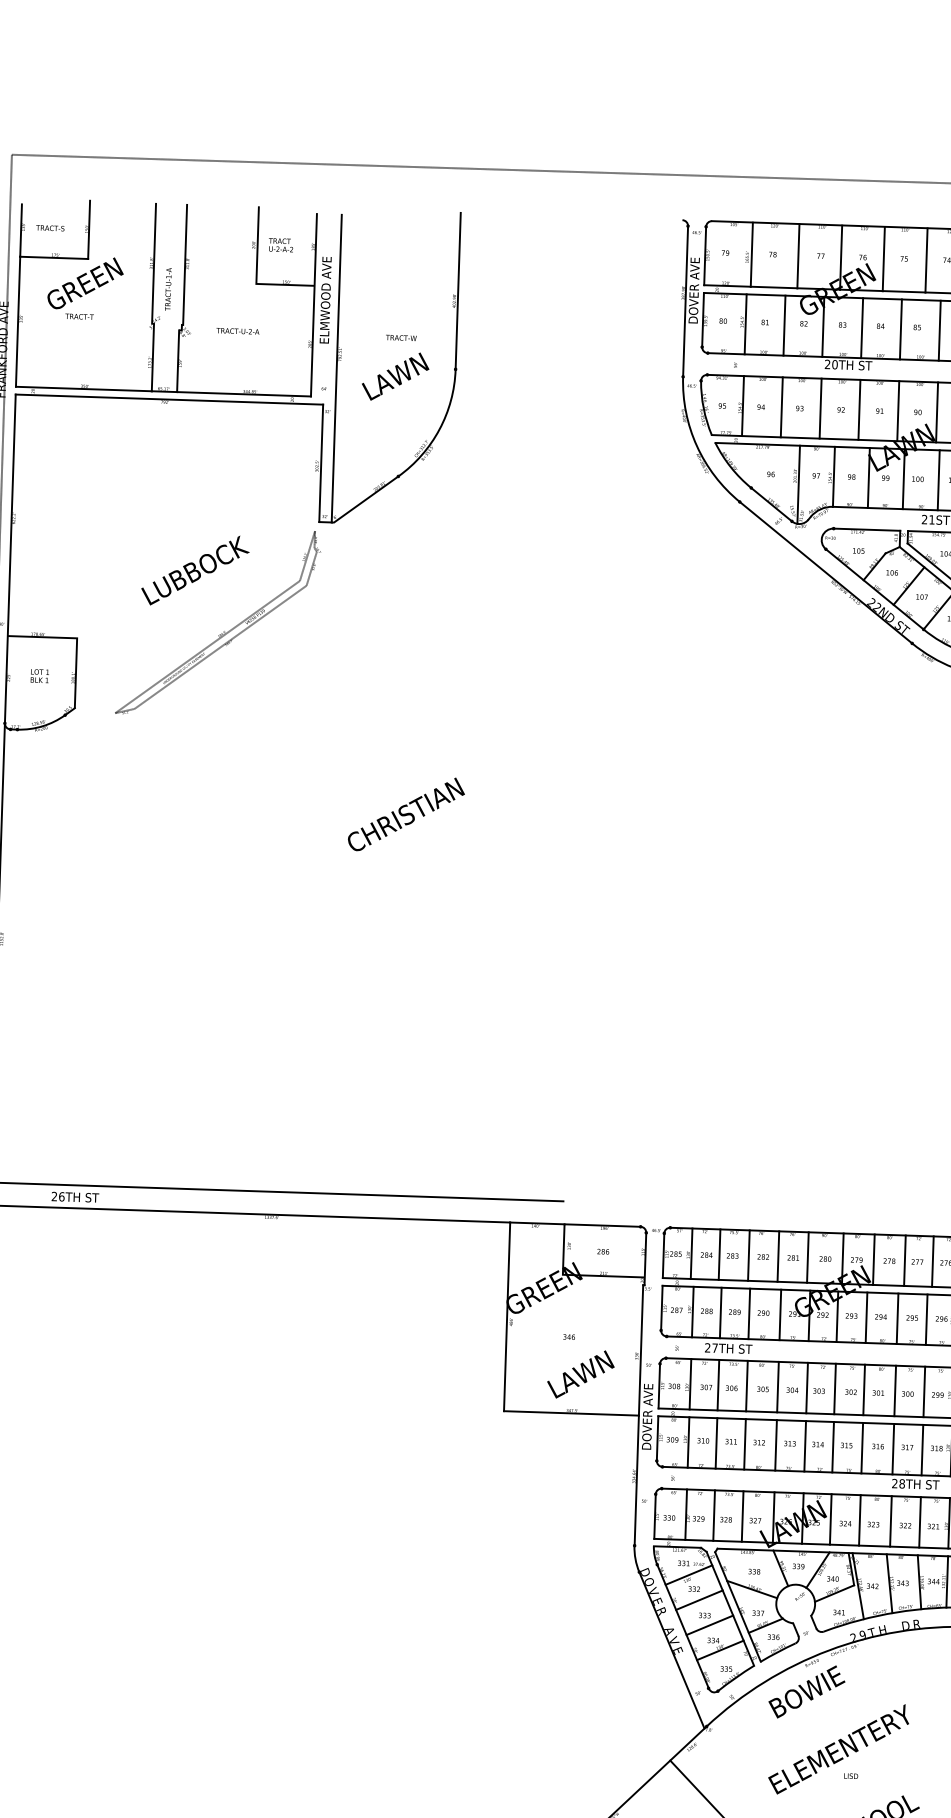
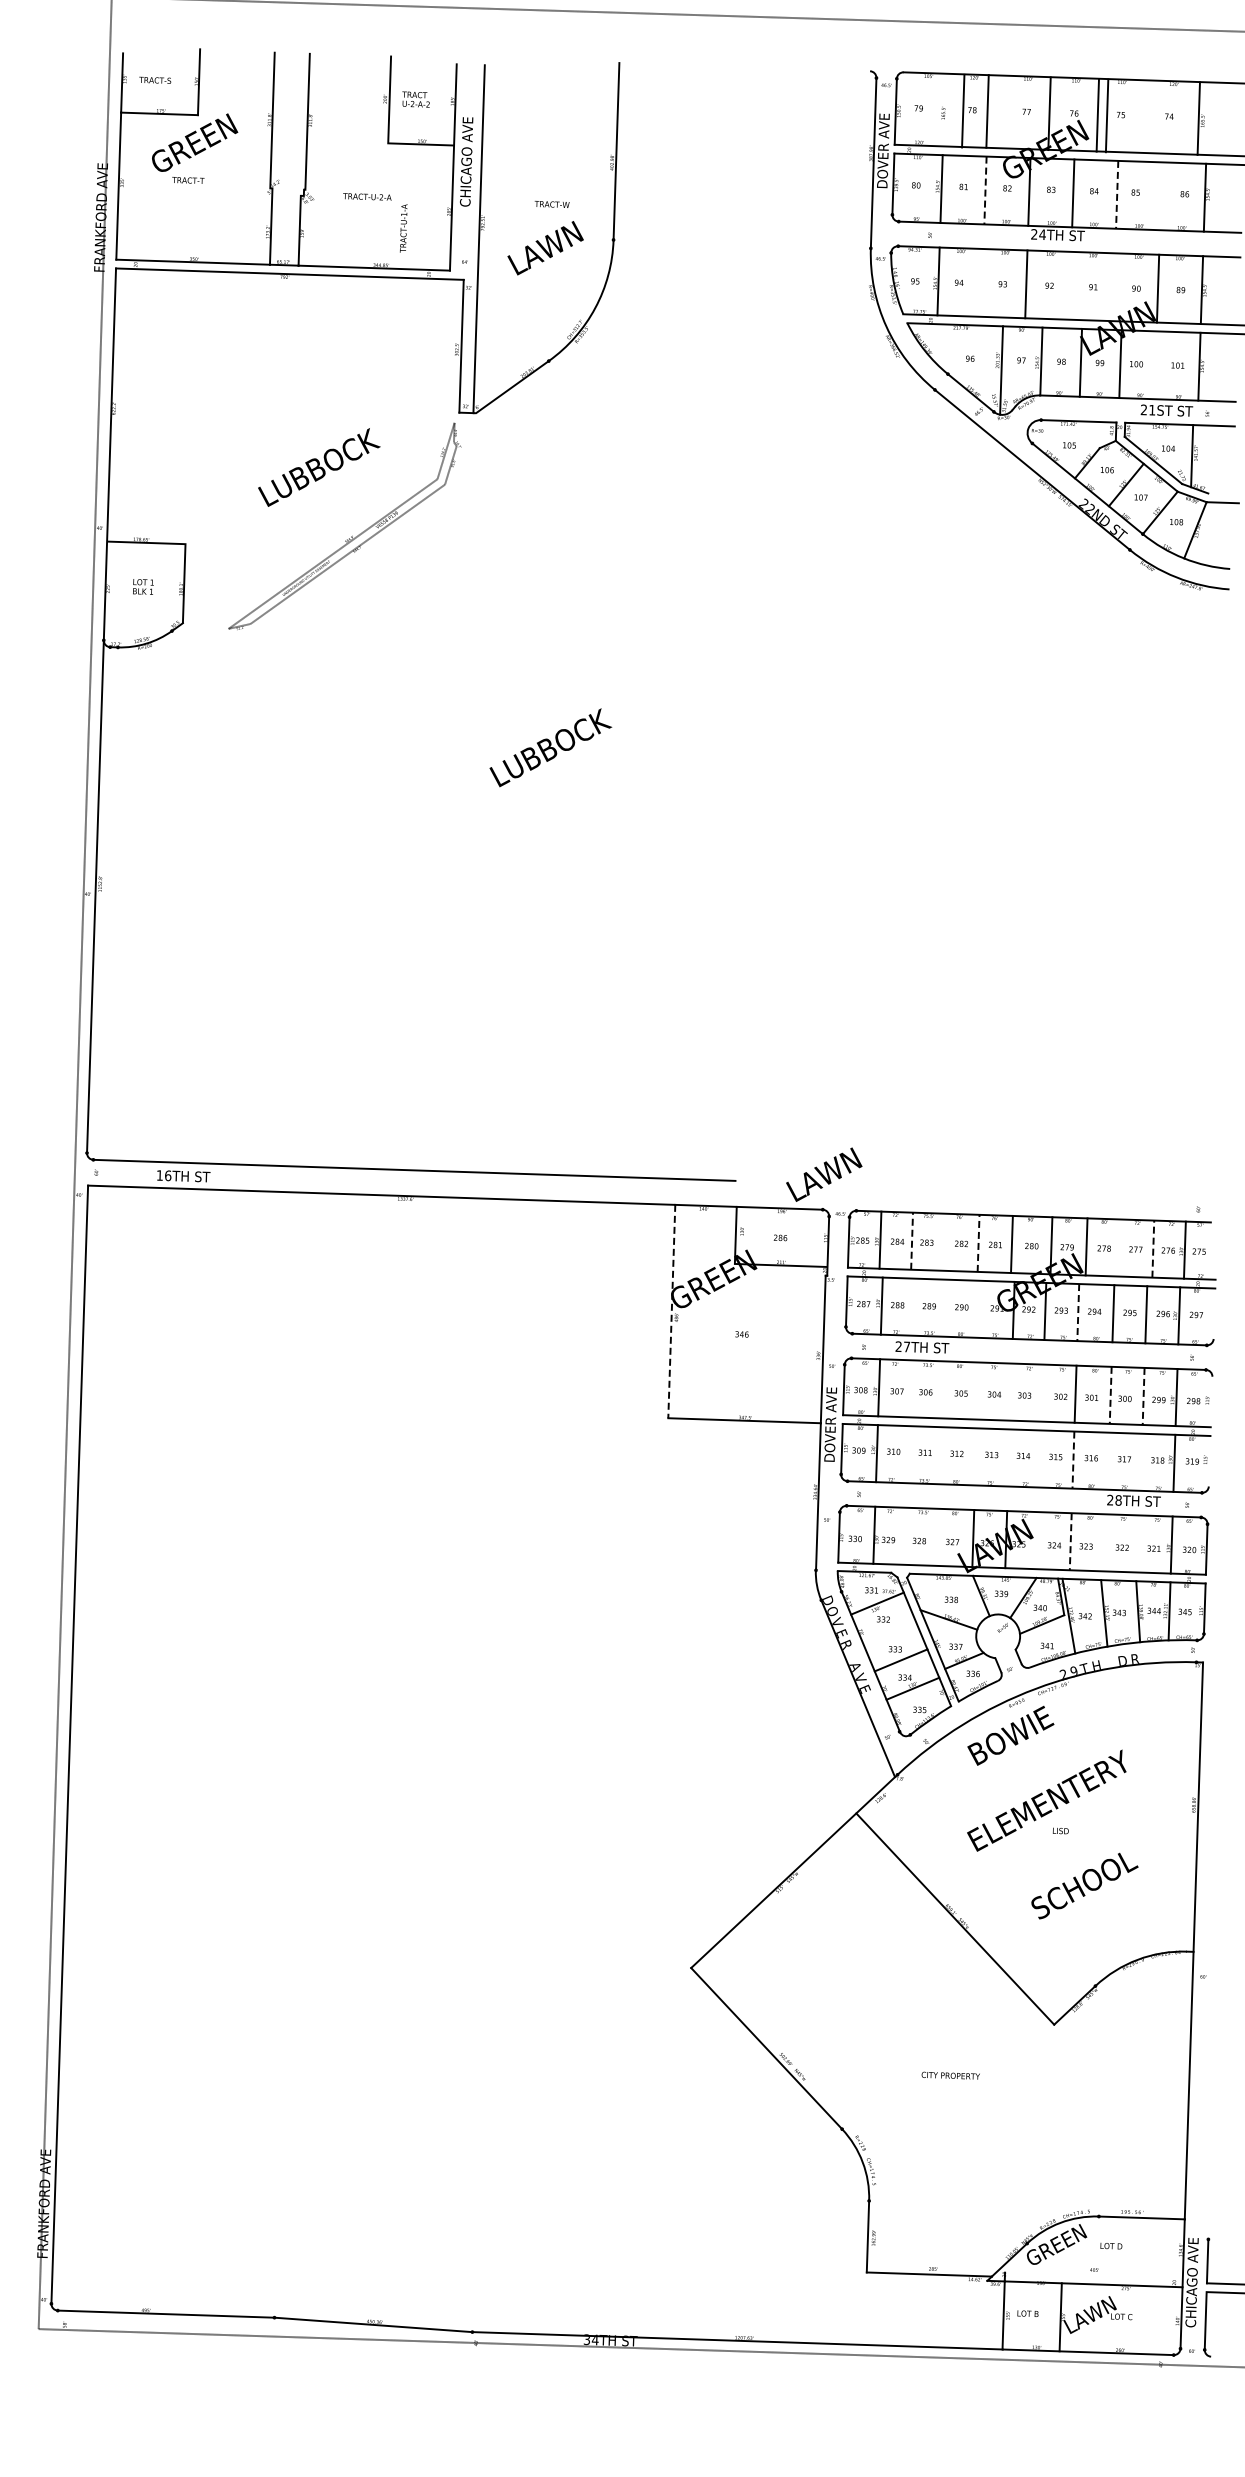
line: (751, 254) -> (987, 111), moved
line: (798, 255) -> (963, 110), moved
line: (925, 260) -> (1106, 115), moved
text: (168, 289) -> (403, 228), moved
text: (325, 299) -> (466, 161), ELMWOOD AVE -> CHICAGO AVE
line: (784, 325) -> (985, 190), solid -> dashed
line: (901, 329) -> (1117, 194), solid -> dashed
line: (939, 330) -> (1160, 196), removed
text: (834, 364) -> (1042, 234), 20TH -> 24TH
line: (781, 406) -> (982, 282), removed
line: (859, 409) -> (1070, 285), removed
line: (898, 411) -> (1114, 287), removed
line: (938, 480) -> (1159, 365), removed
text: (405, 815) -> (556, 744), CHRISTIAN -> LUBBOCK
text: (54, 1196) -> (159, 1175), 26TH -> 16TH
line: (719, 1254) -> (912, 1241), solid -> dashed
line: (749, 1254) -> (945, 1241), removed
line: (778, 1256) -> (978, 1243), solid -> dashed
line: (904, 1260) -> (1121, 1247), removed
line: (933, 1261) -> (1153, 1249), solid -> dashed
line: (720, 1312) -> (913, 1306), removed
line: (749, 1313) -> (945, 1307), removed
line: (780, 1314) -> (980, 1308), removed
line: (506, 1316) -> (671, 1311), solid -> dashed
line: (866, 1317) -> (1078, 1312), solid -> dashed
text: (581, 1374) -> (824, 1174), moved
line: (718, 1384) -> (910, 1388), removed
line: (746, 1385) -> (942, 1389), removed
line: (778, 1386) -> (978, 1390), removed
line: (807, 1387) -> (1011, 1391), removed
line: (834, 1388) -> (1042, 1392), removed
line: (895, 1391) -> (1110, 1395), solid -> dashed
line: (924, 1391) -> (1143, 1396), solid -> dashed
line: (716, 1443) -> (908, 1454), removed
line: (744, 1444) -> (940, 1455), removed
line: (775, 1445) -> (975, 1456), removed
line: (804, 1445) -> (1008, 1457), removed
line: (833, 1446) -> (1040, 1458), removed
line: (862, 1448) -> (1073, 1460), solid -> dashed
line: (893, 1448) -> (1108, 1460), removed
line: (922, 1449) -> (1141, 1461), removed
line: (713, 1514) -> (905, 1535), removed
line: (742, 1515) -> (938, 1536), removed
line: (830, 1519) -> (1037, 1540), removed
line: (859, 1520) -> (1070, 1541), solid -> dashed
line: (890, 1521) -> (1105, 1542), removed
line: (919, 1521) -> (1138, 1543), removed
line: (698, 1600) -> (888, 1632), removed

